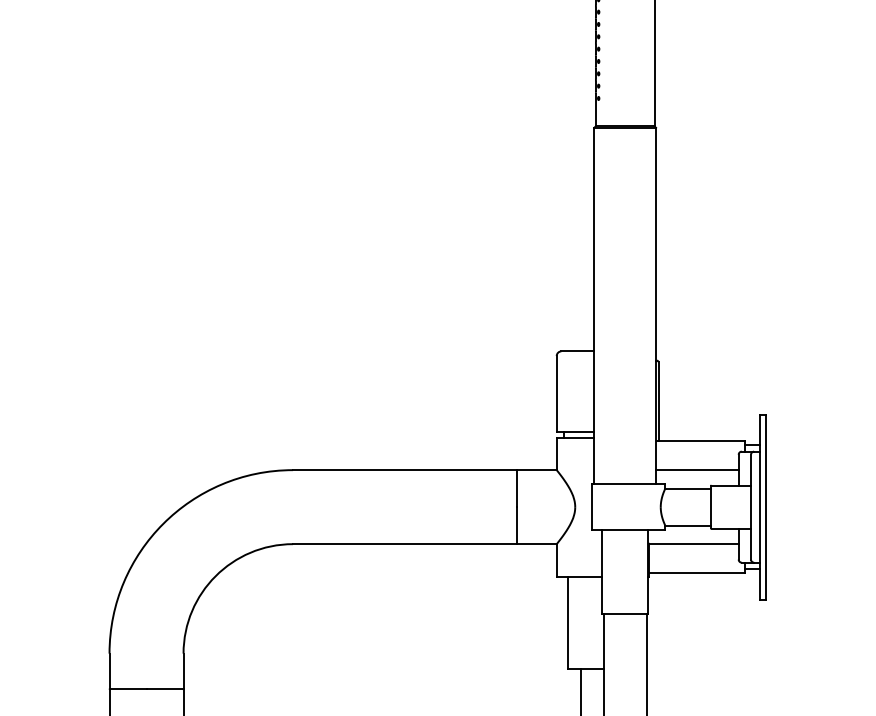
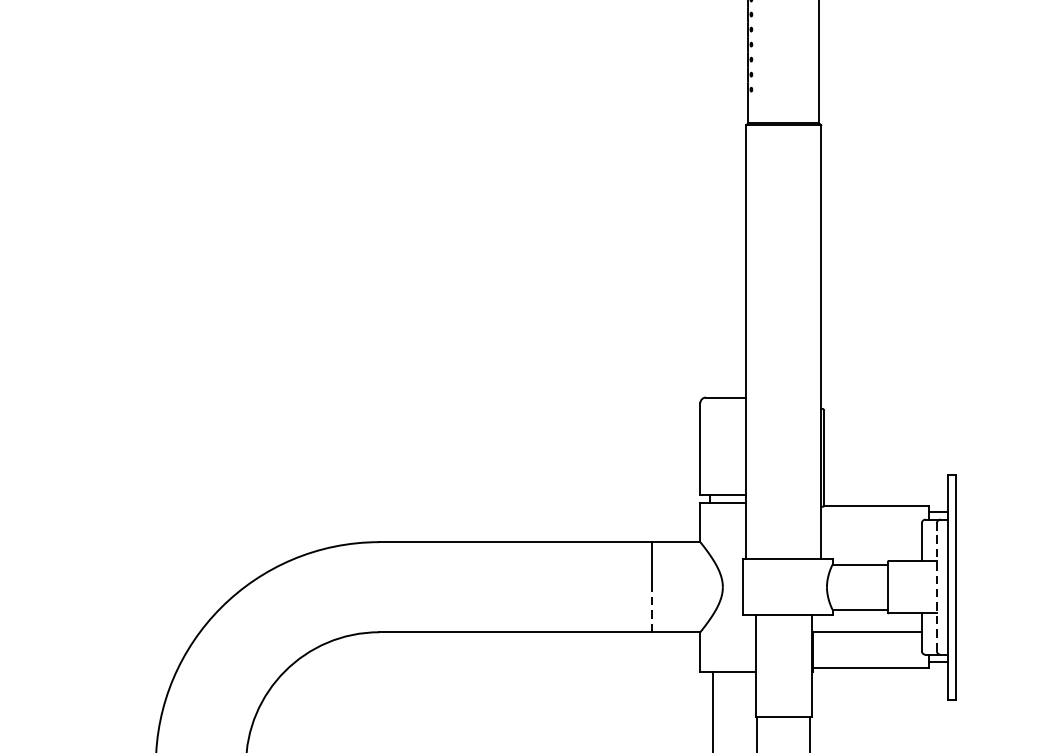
line: (697, 470) -> (871, 542), removed
line: (751, 506) -> (937, 586), solid -> dashed
line: (516, 525) -> (651, 609), solid -> dashed

